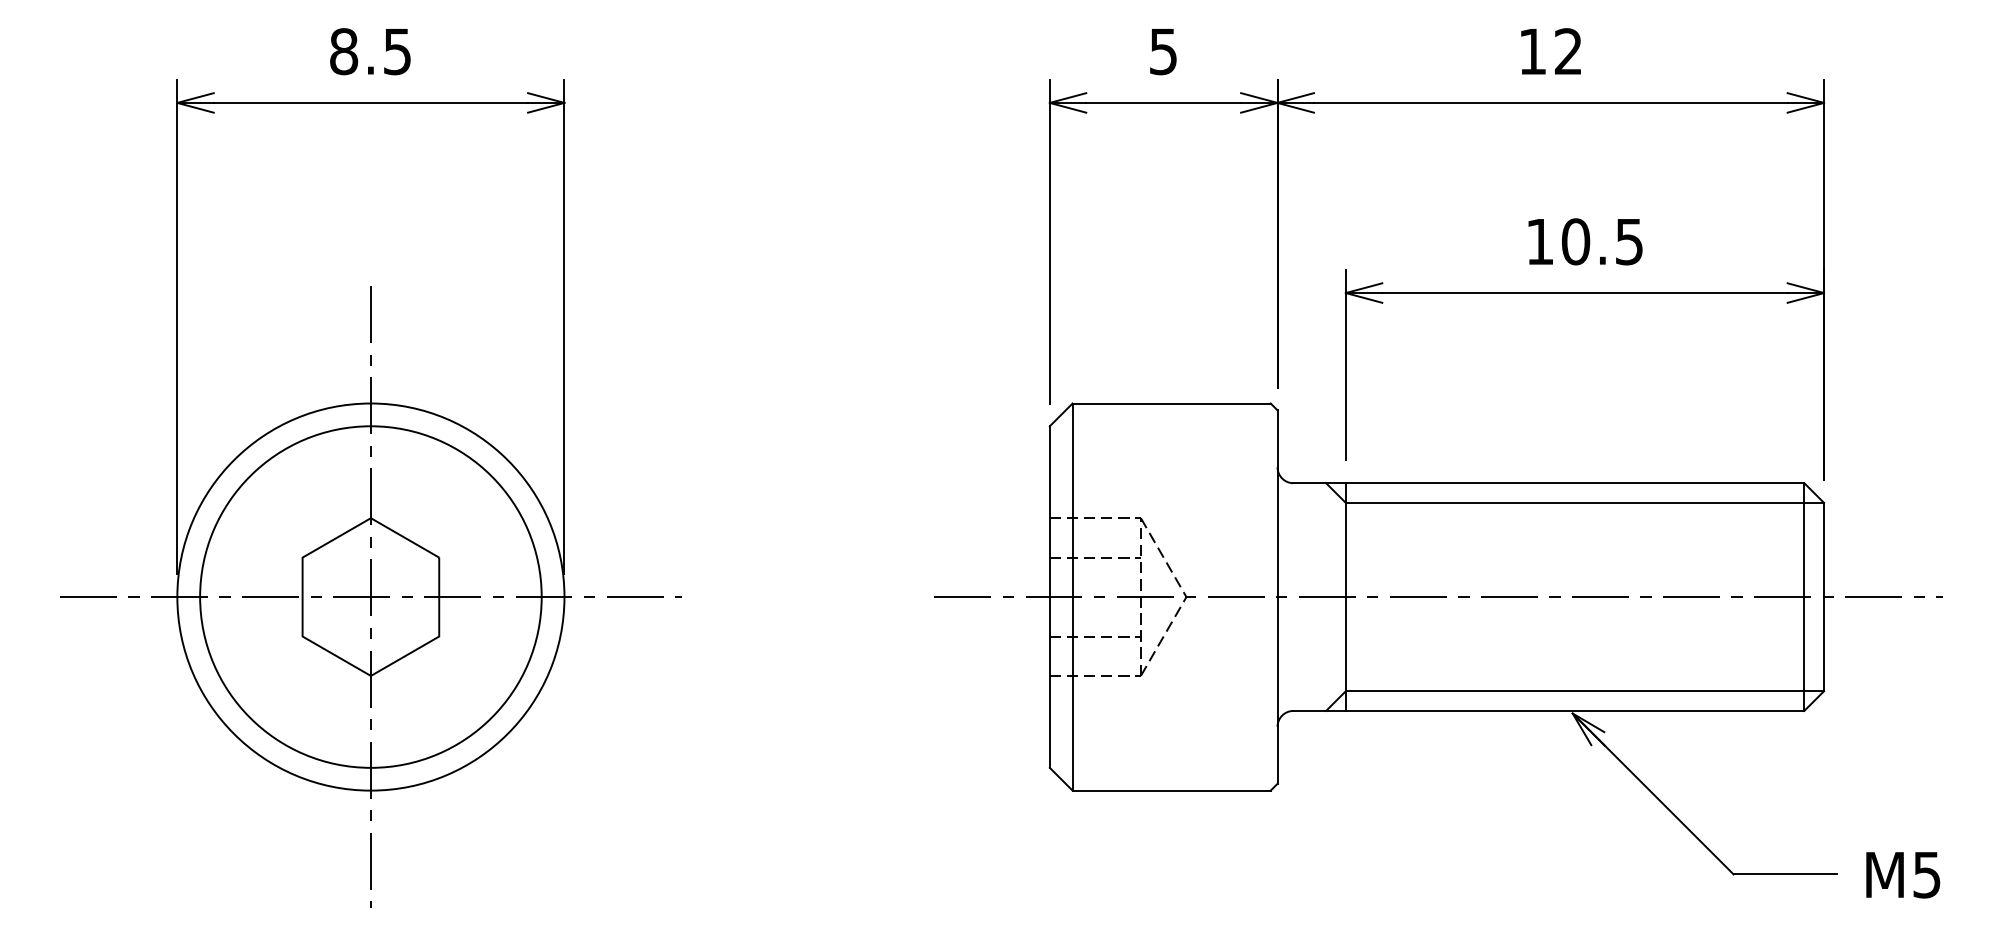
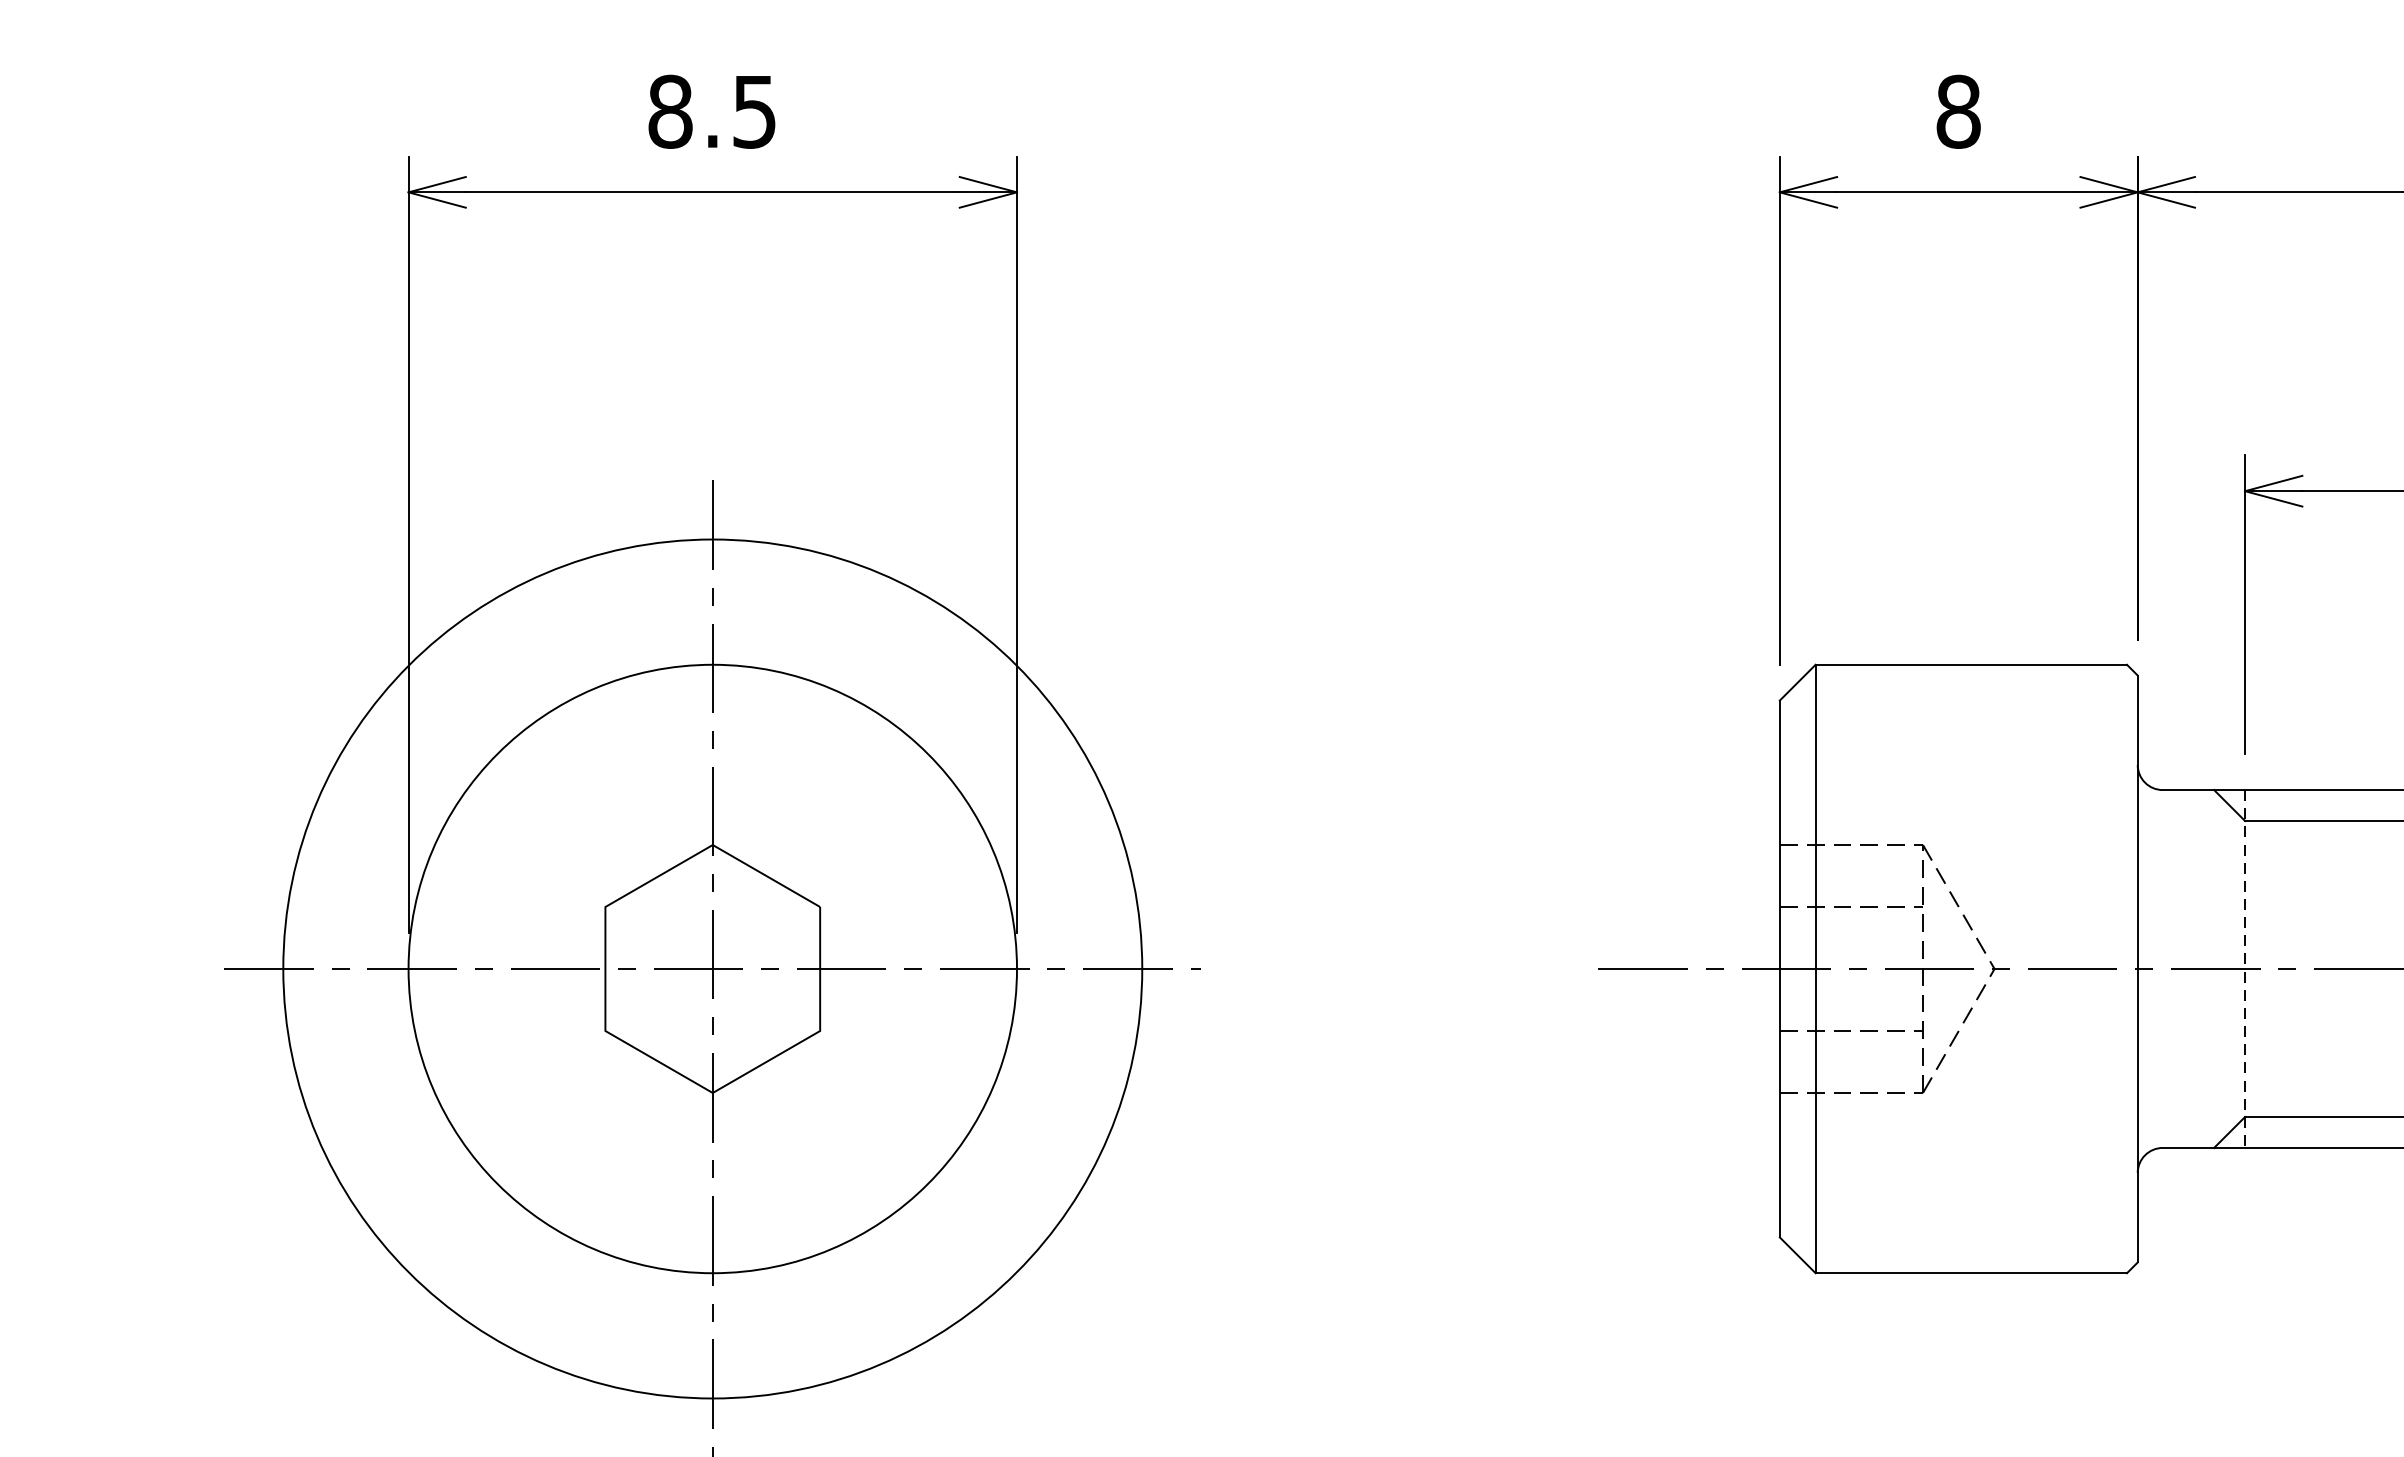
text: (1163, 51) -> (1958, 111), 5 -> 8
circle: (370, 596) -> (712, 968), size x1.6
line: (1345, 597) -> (2244, 969), solid -> dashed

